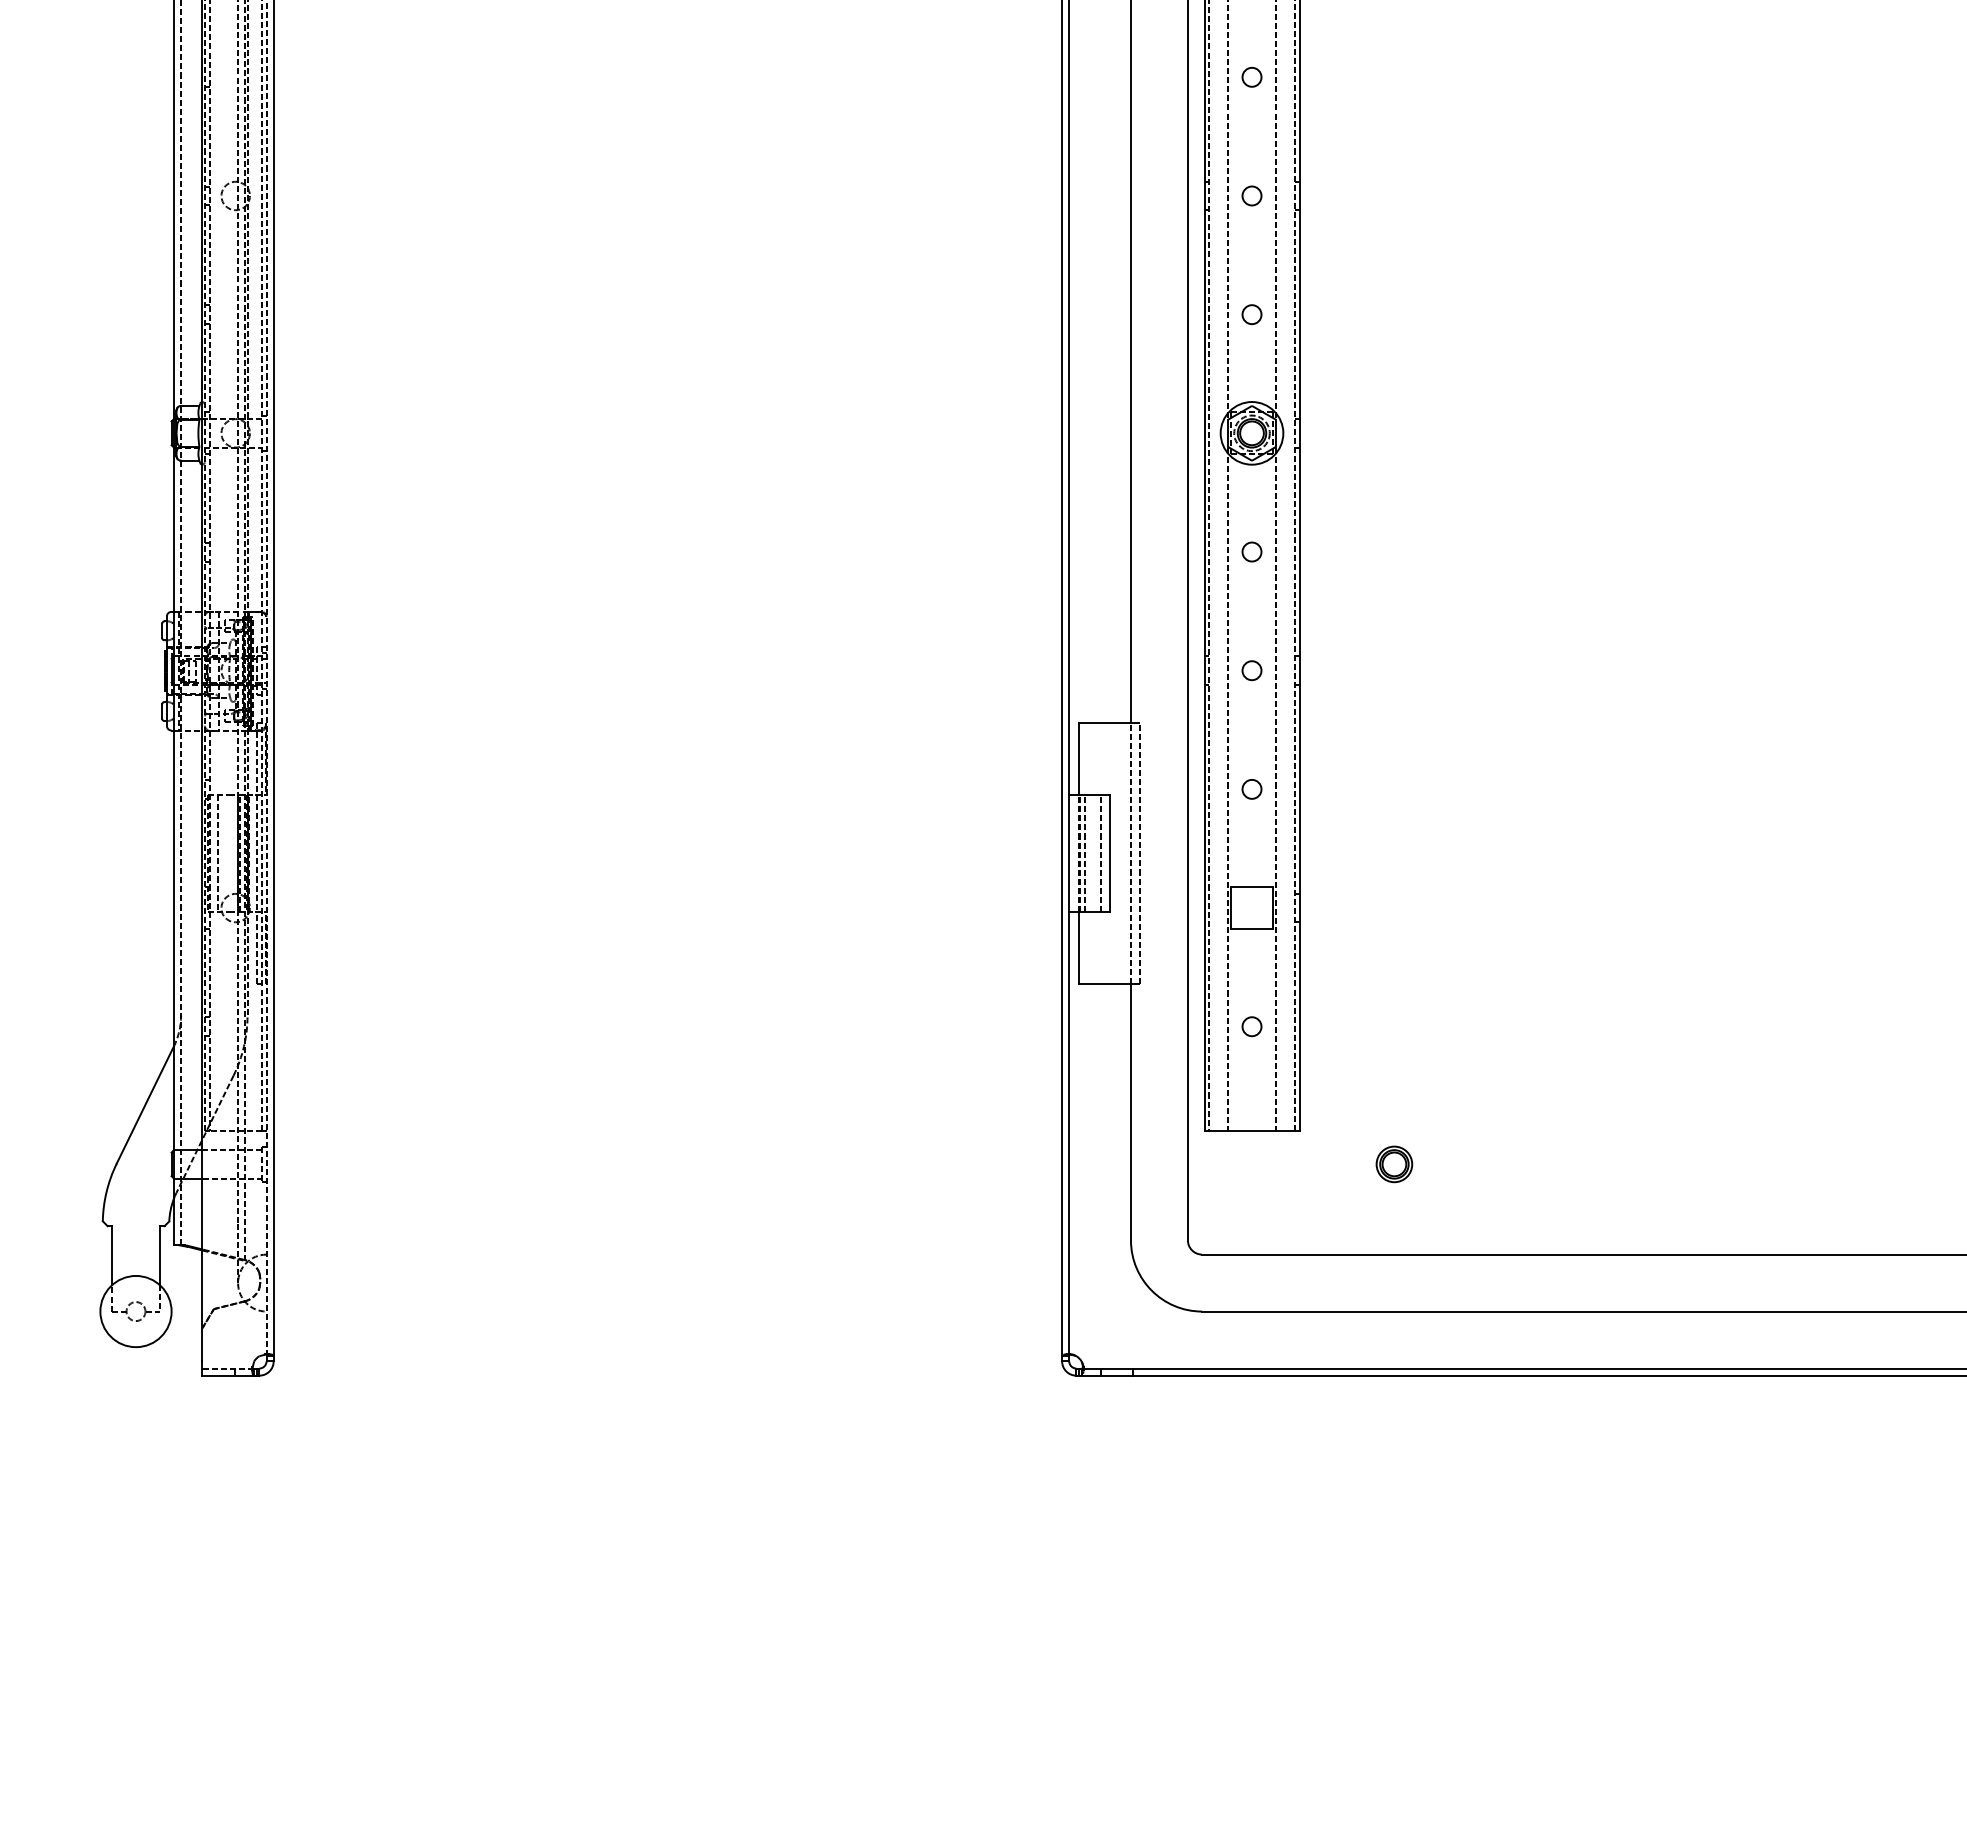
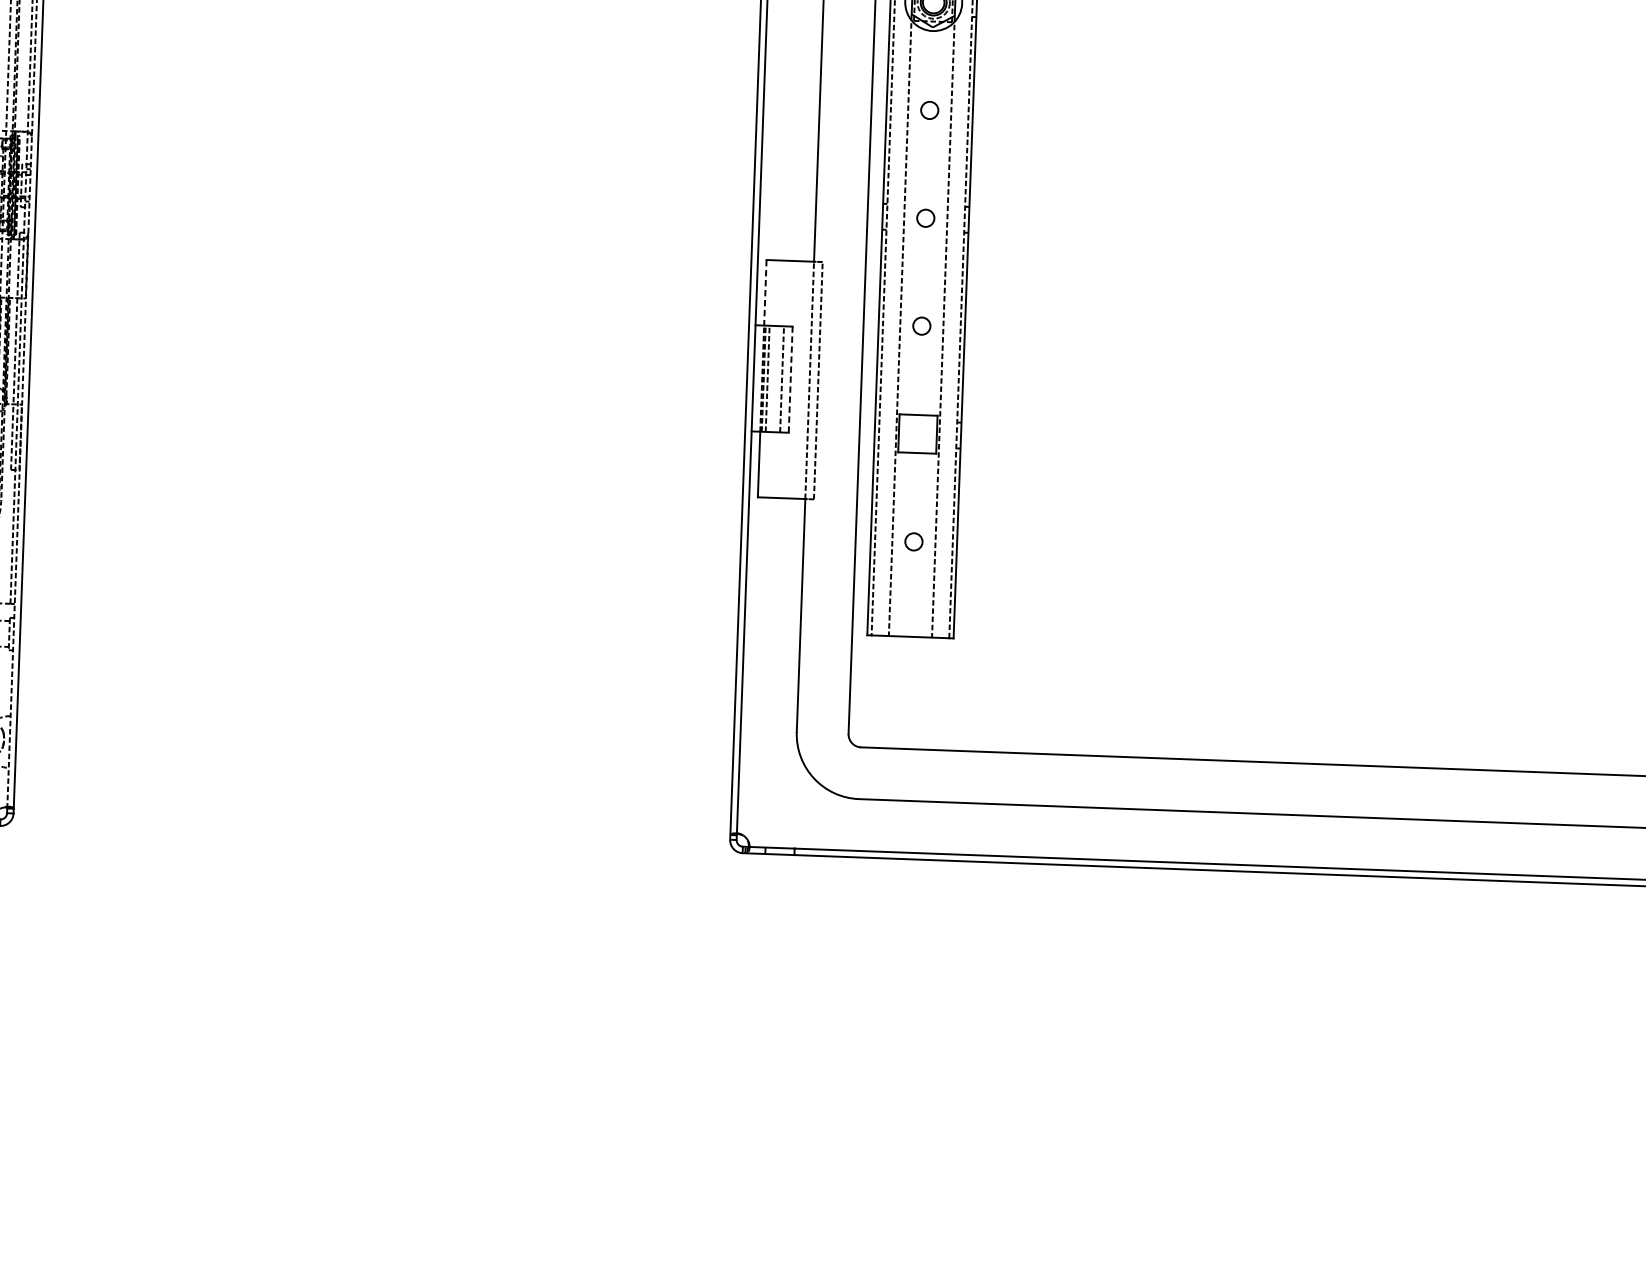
line: (1078, 759) -> (765, 293), solid -> dashed
line: (1110, 852) -> (791, 378), solid -> dashed
part: (1394, 1164) -> (1038, 671), removed

